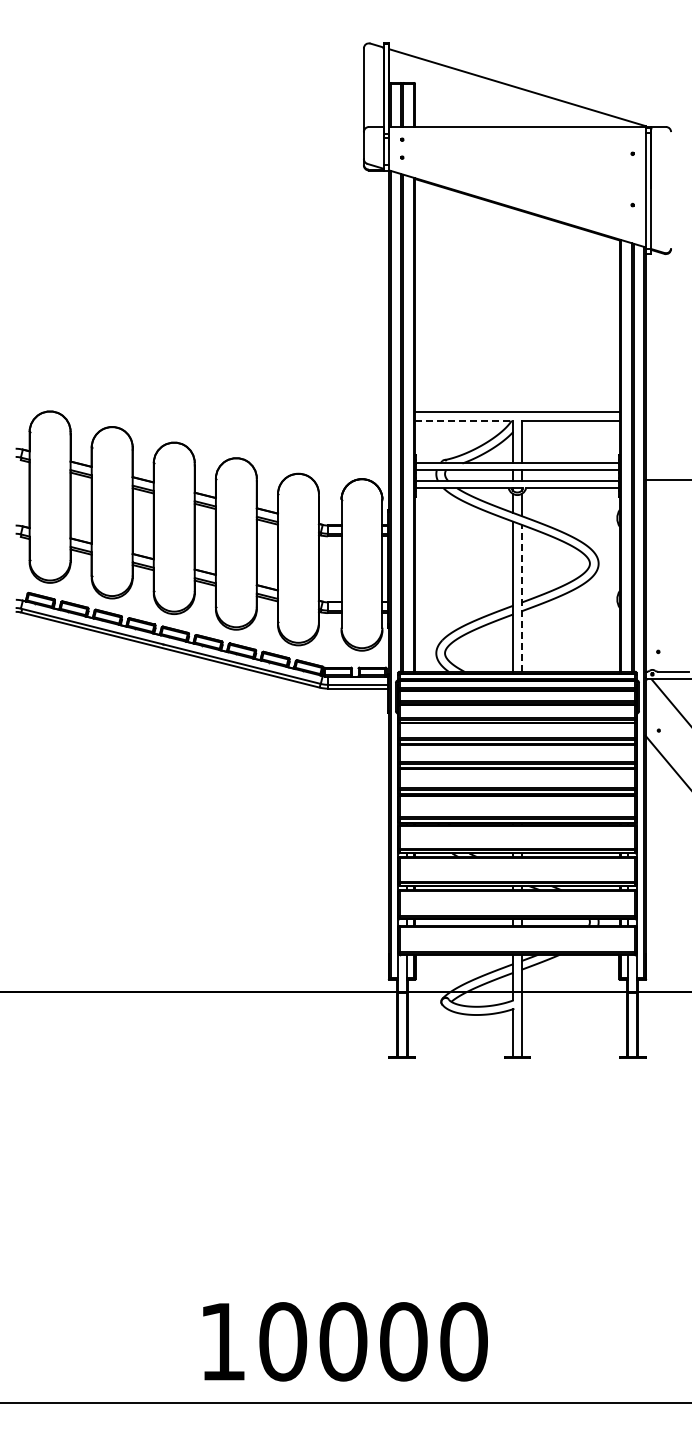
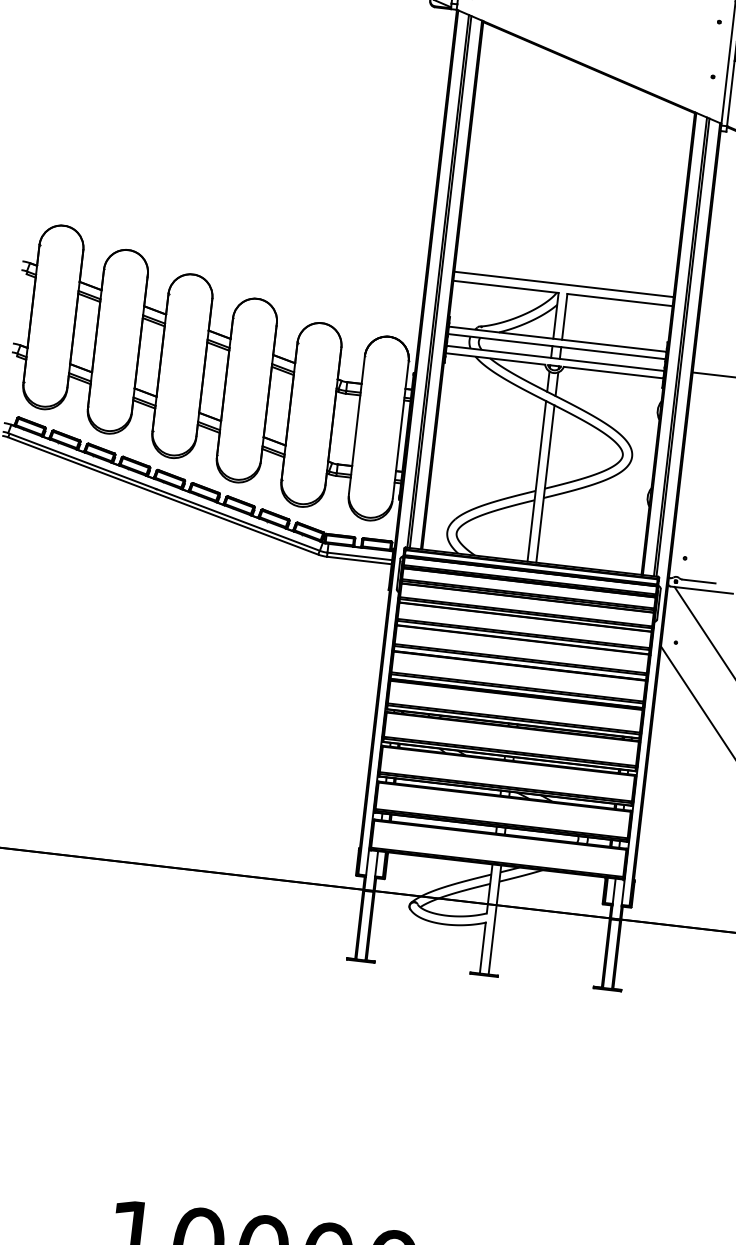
line: (464, 420) -> (506, 286), dashed -> solid
line: (521, 597) -> (545, 483), dashed -> solid

